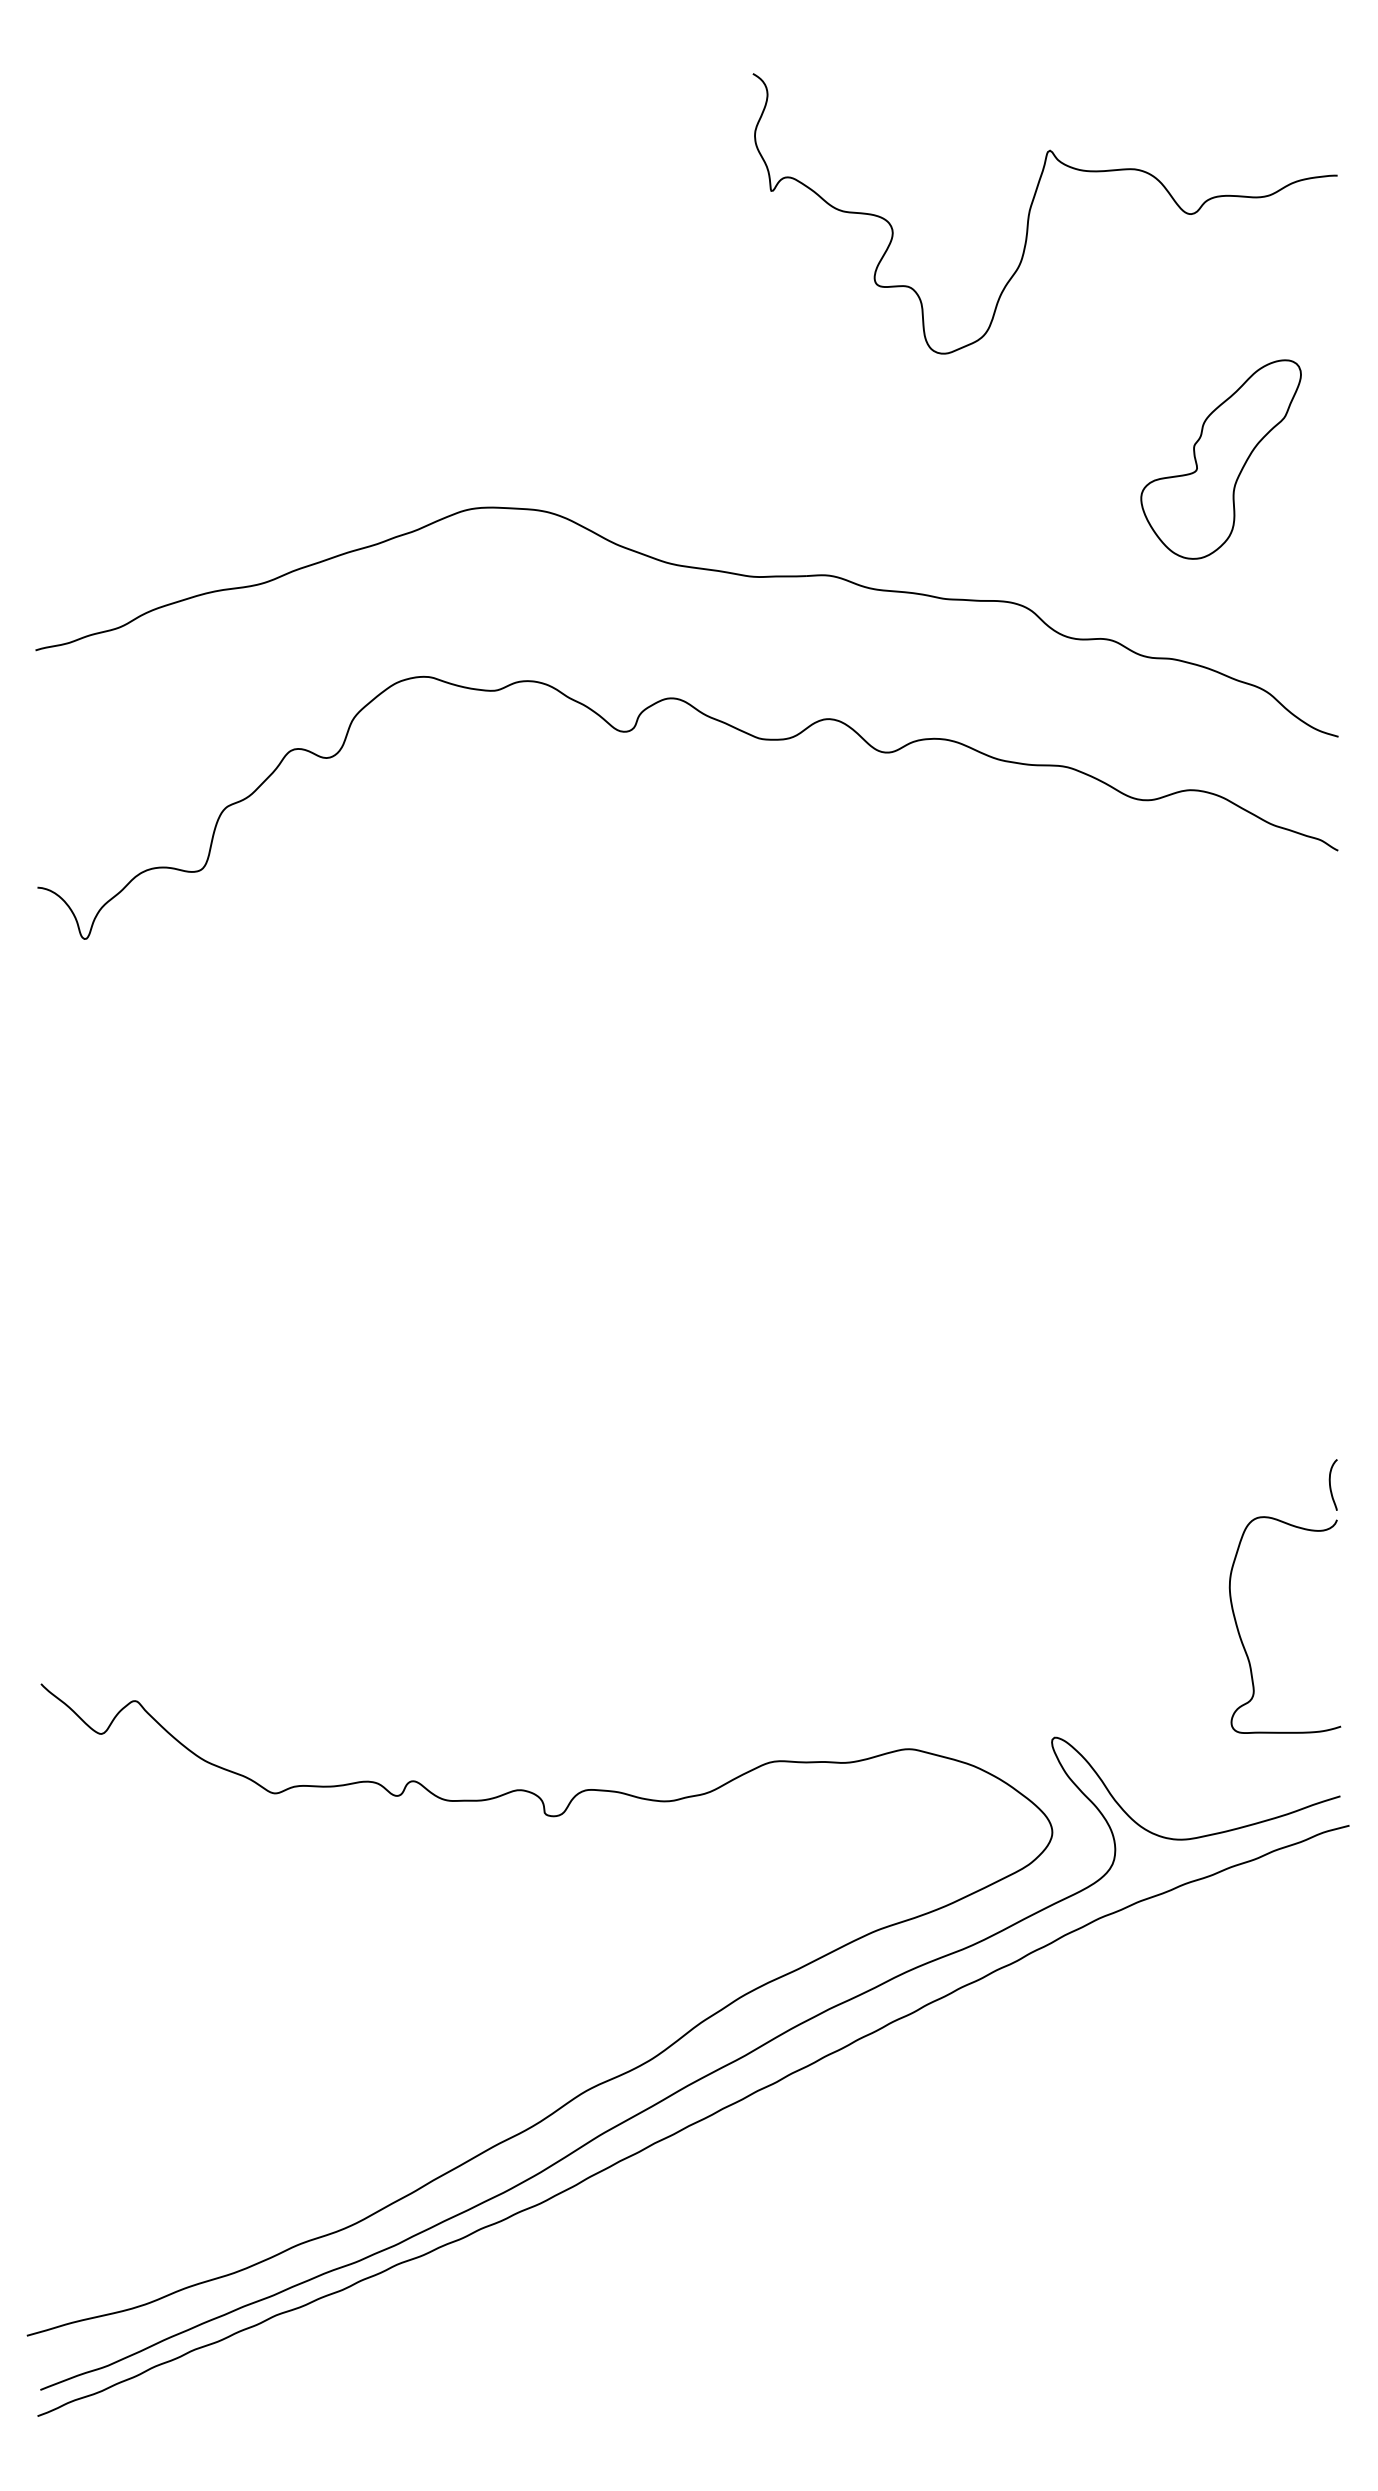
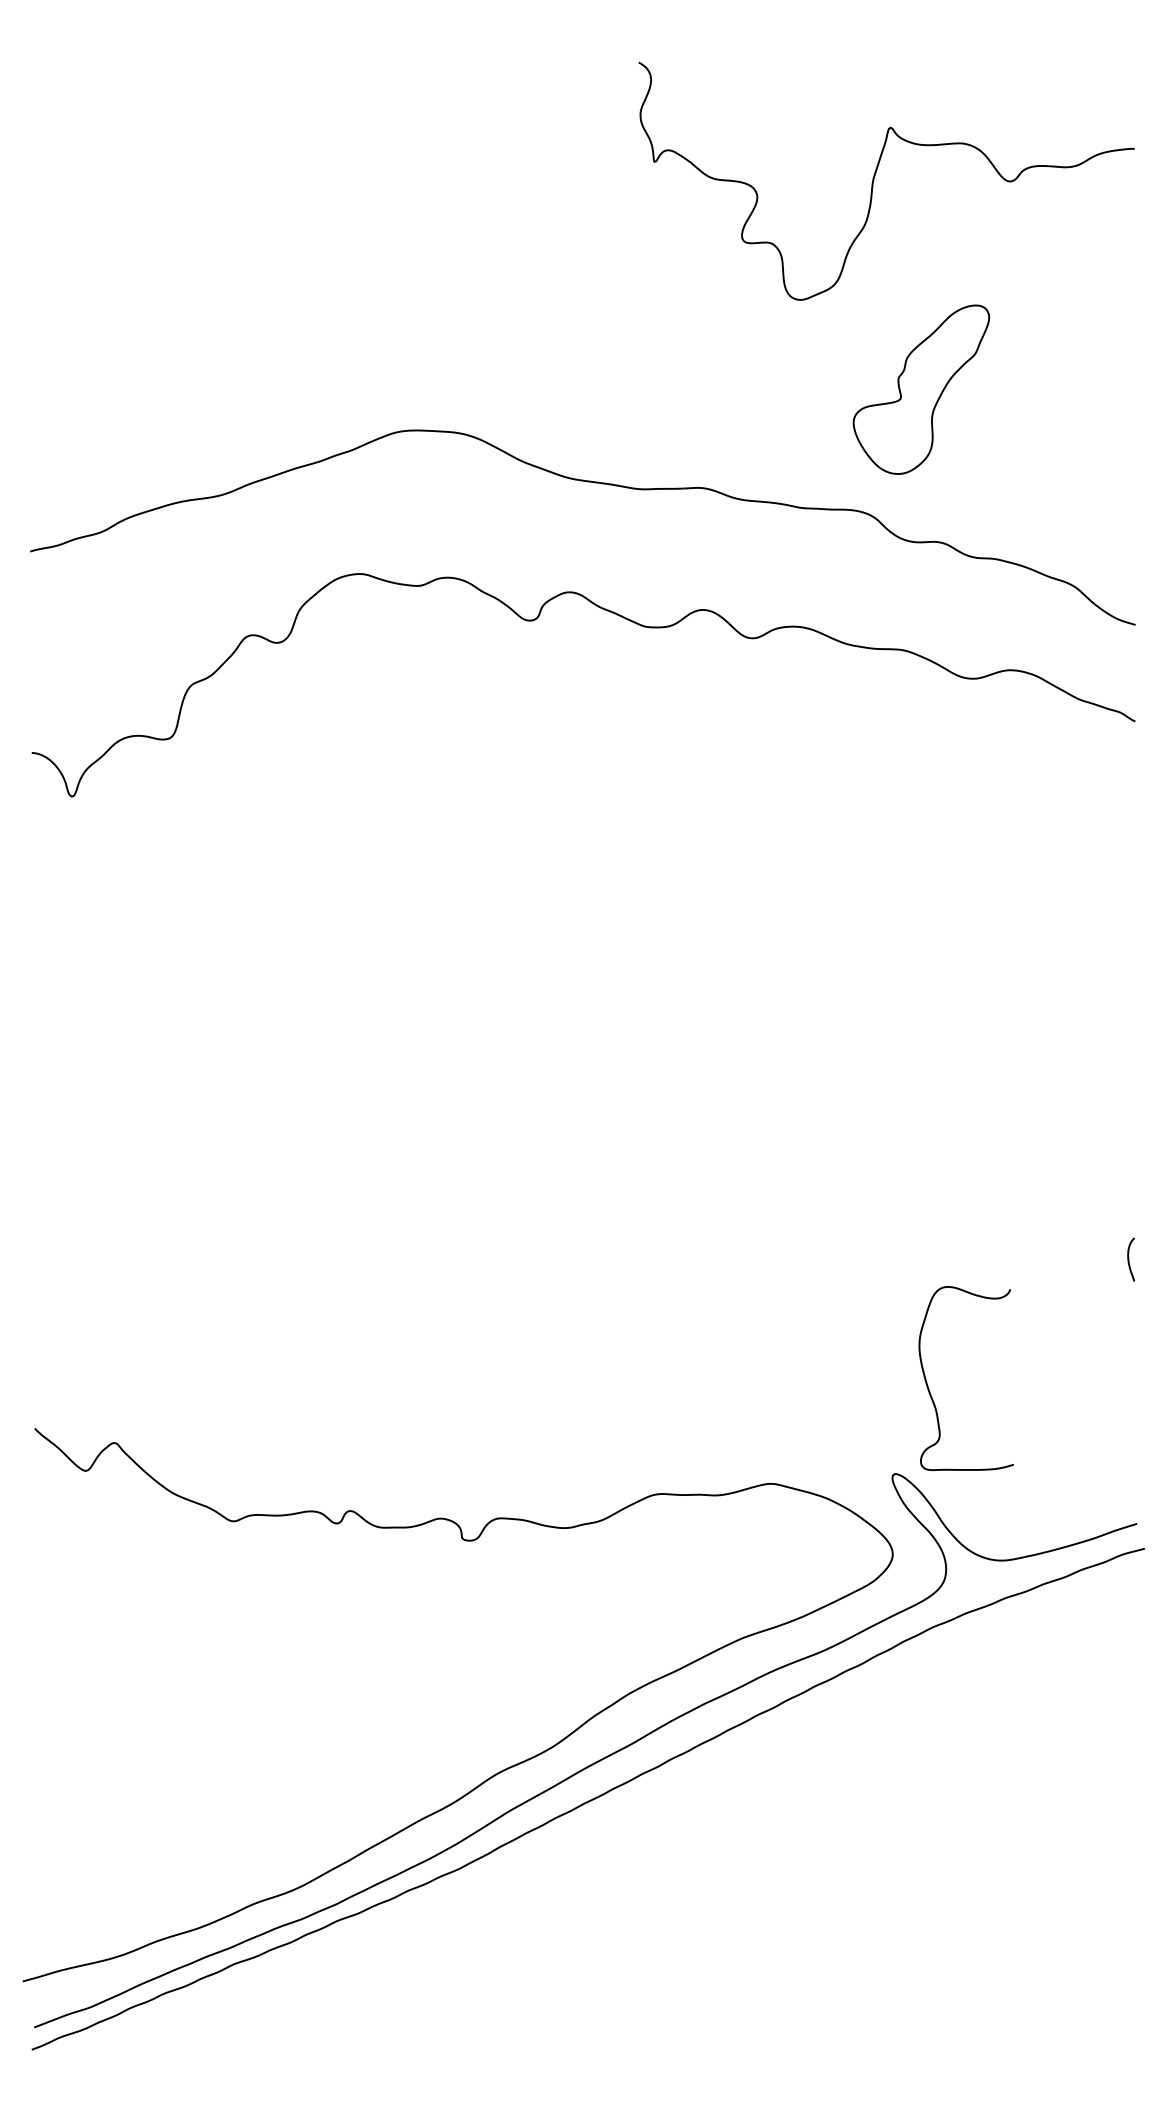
part: (1220, 459) -> (920, 389), moved
curve: (1241, 1637) -> (929, 1389), moved

